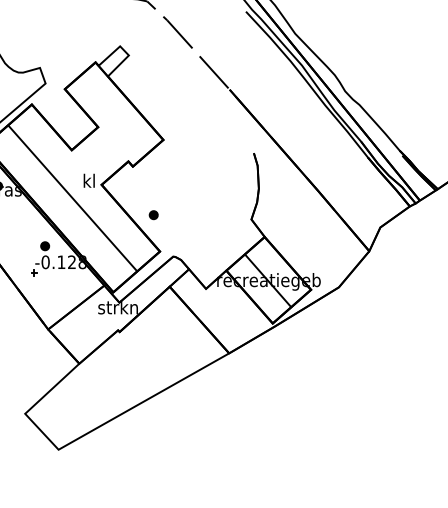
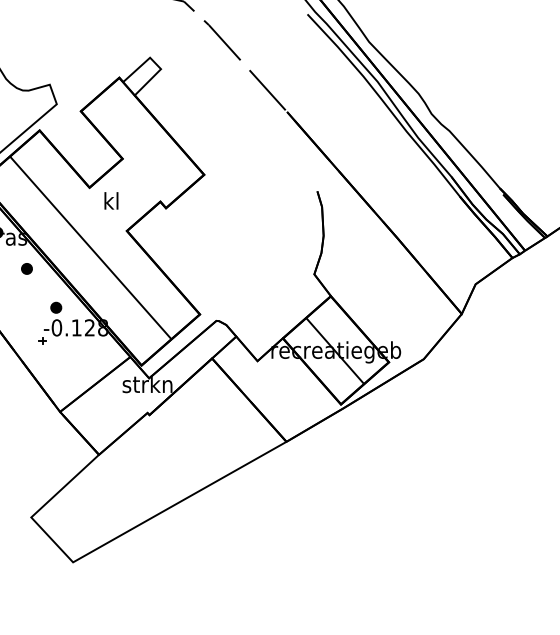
text: (88, 180) -> (110, 200), moved
part: (153, 215) -> (26, 269), moved

